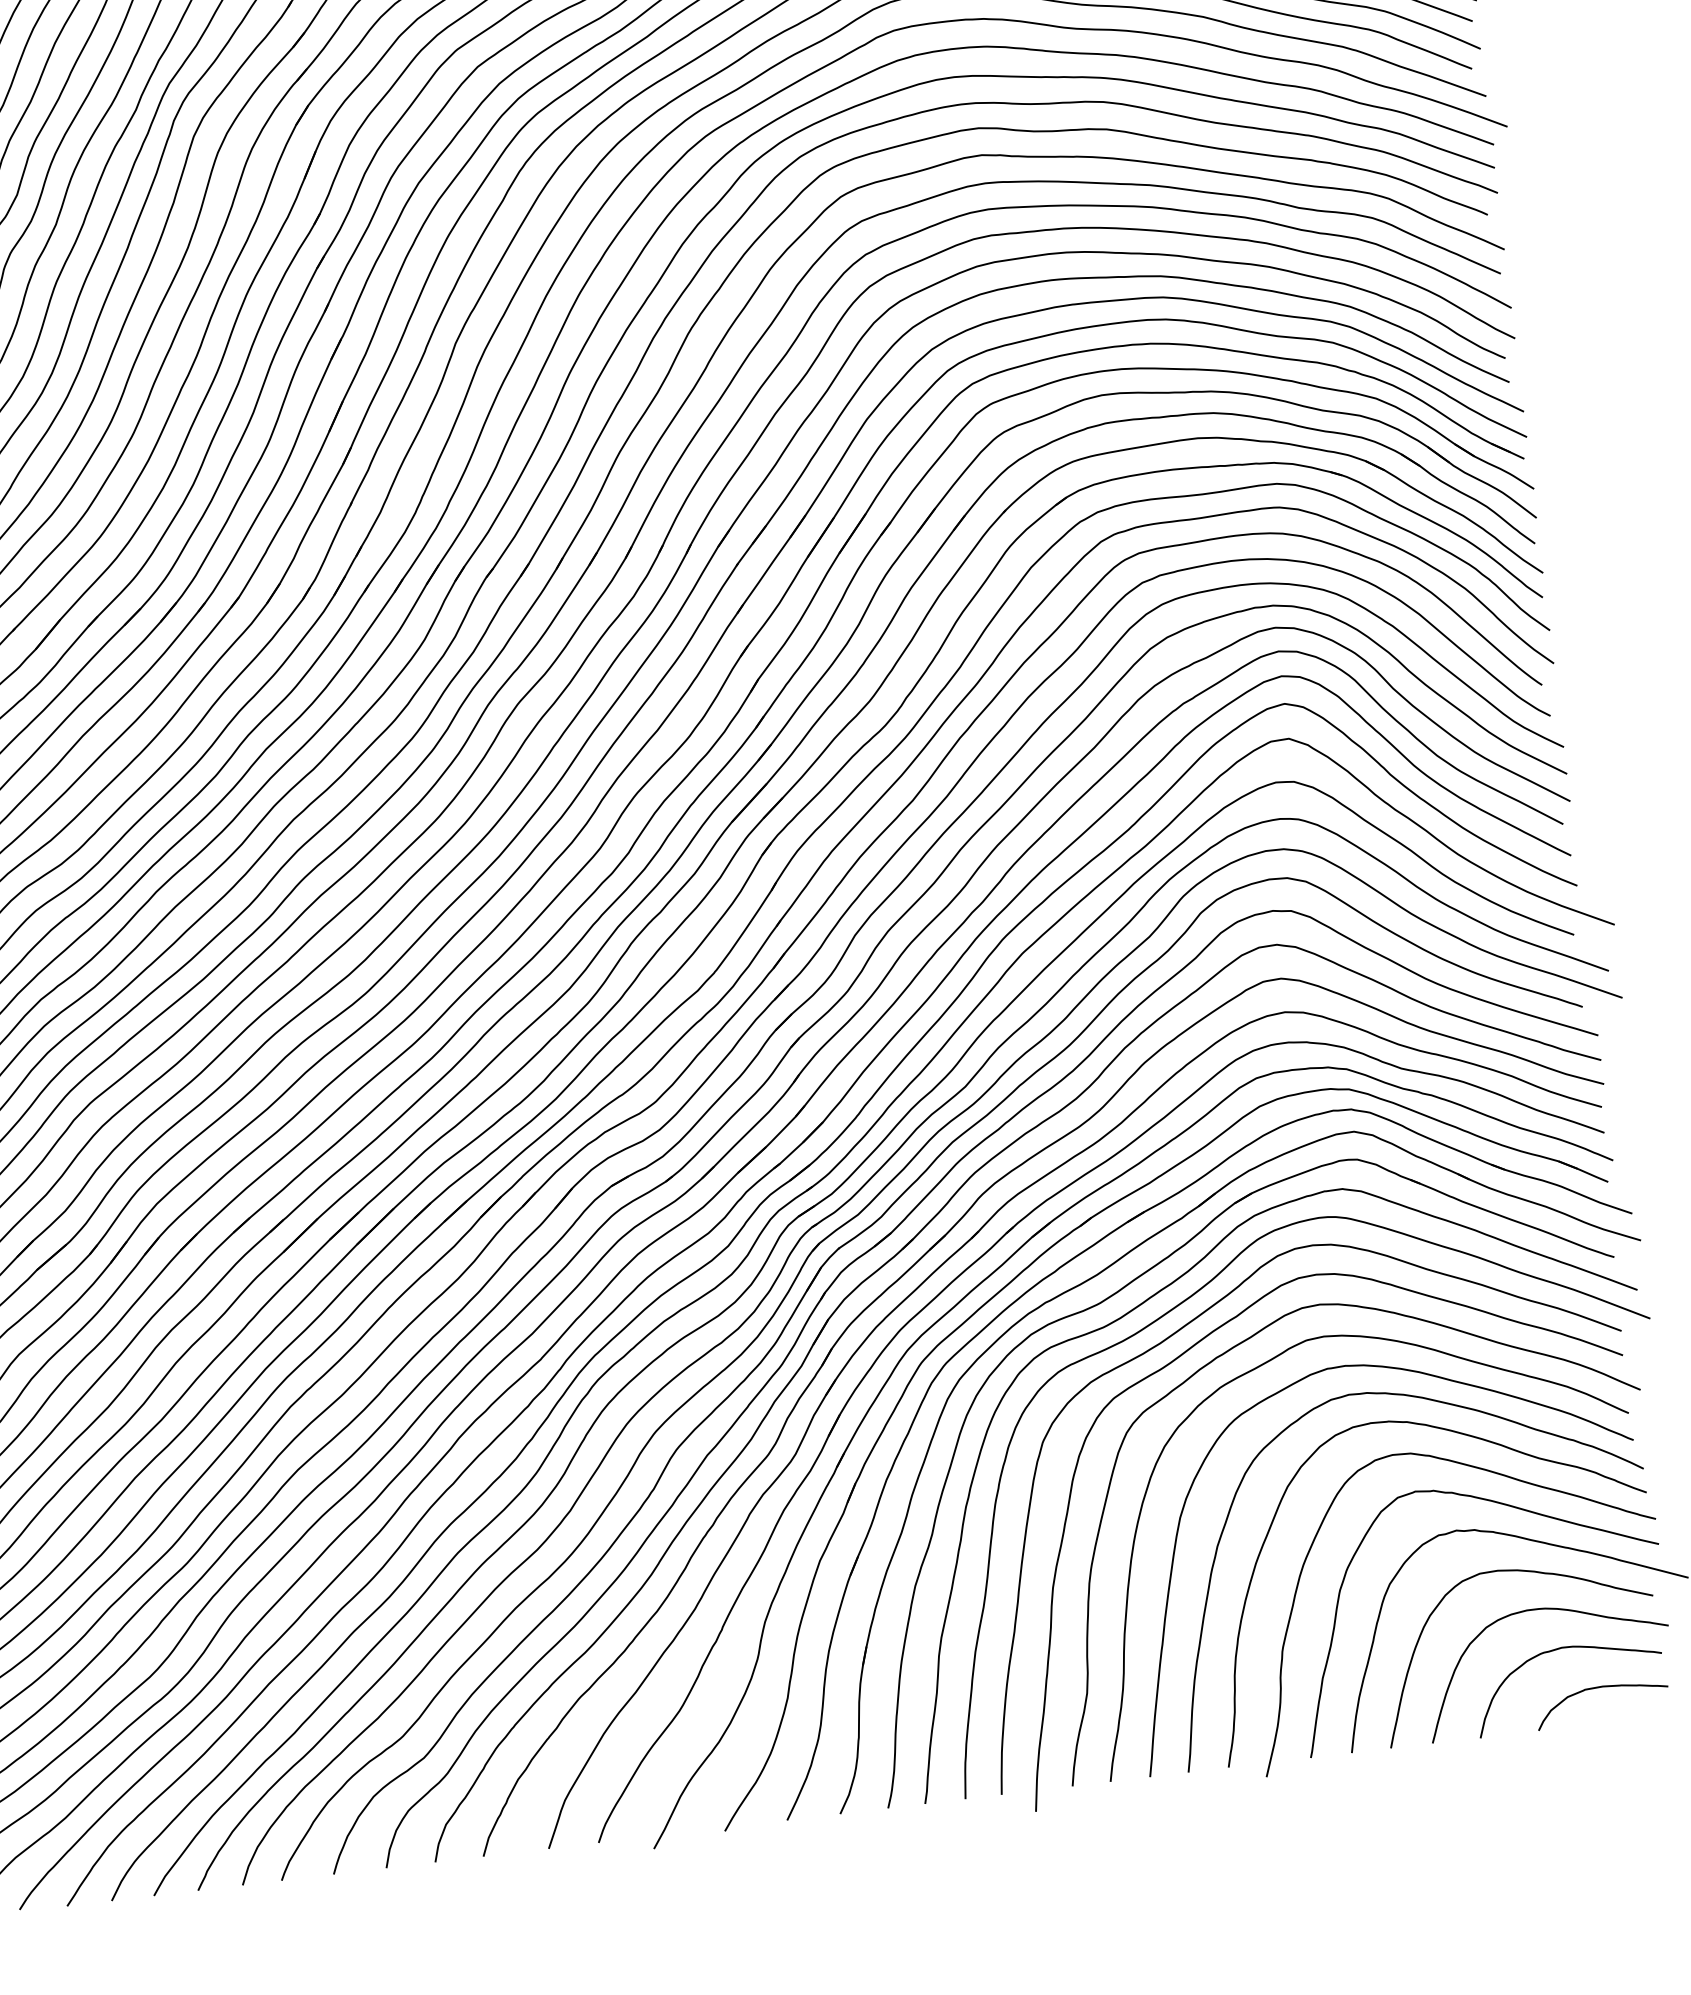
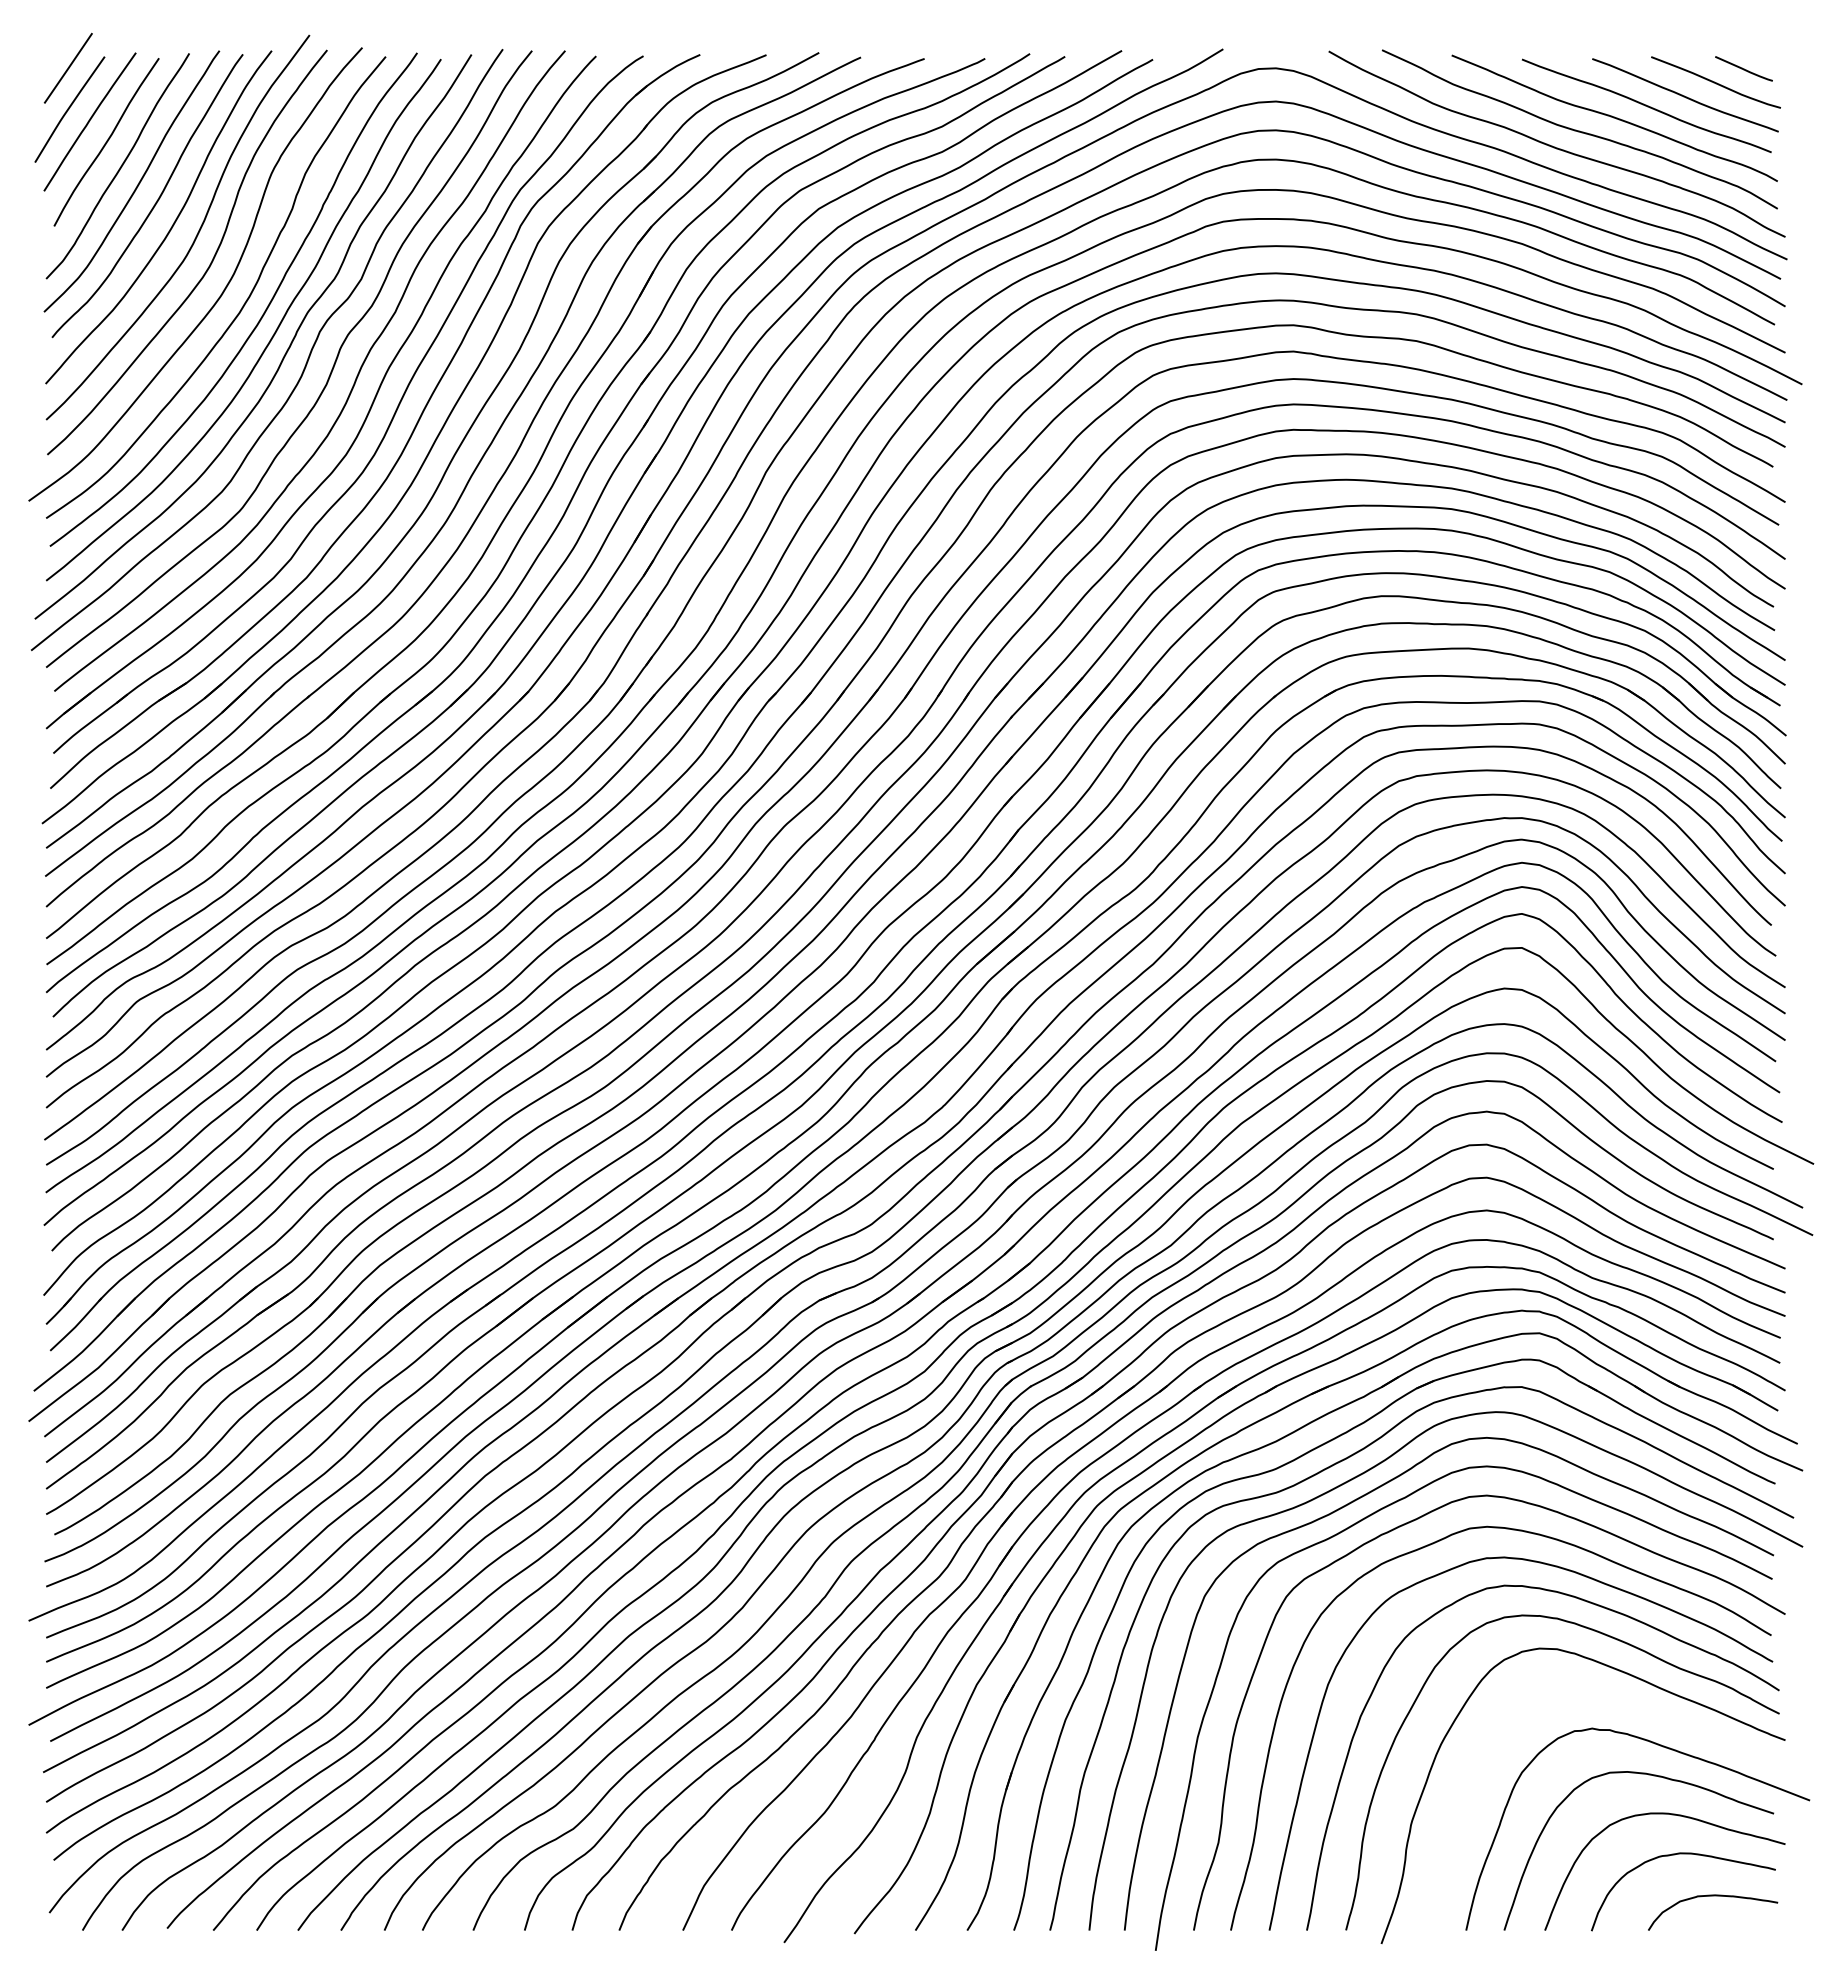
curve: (1513, 1508) -> (1649, 1713), removed

